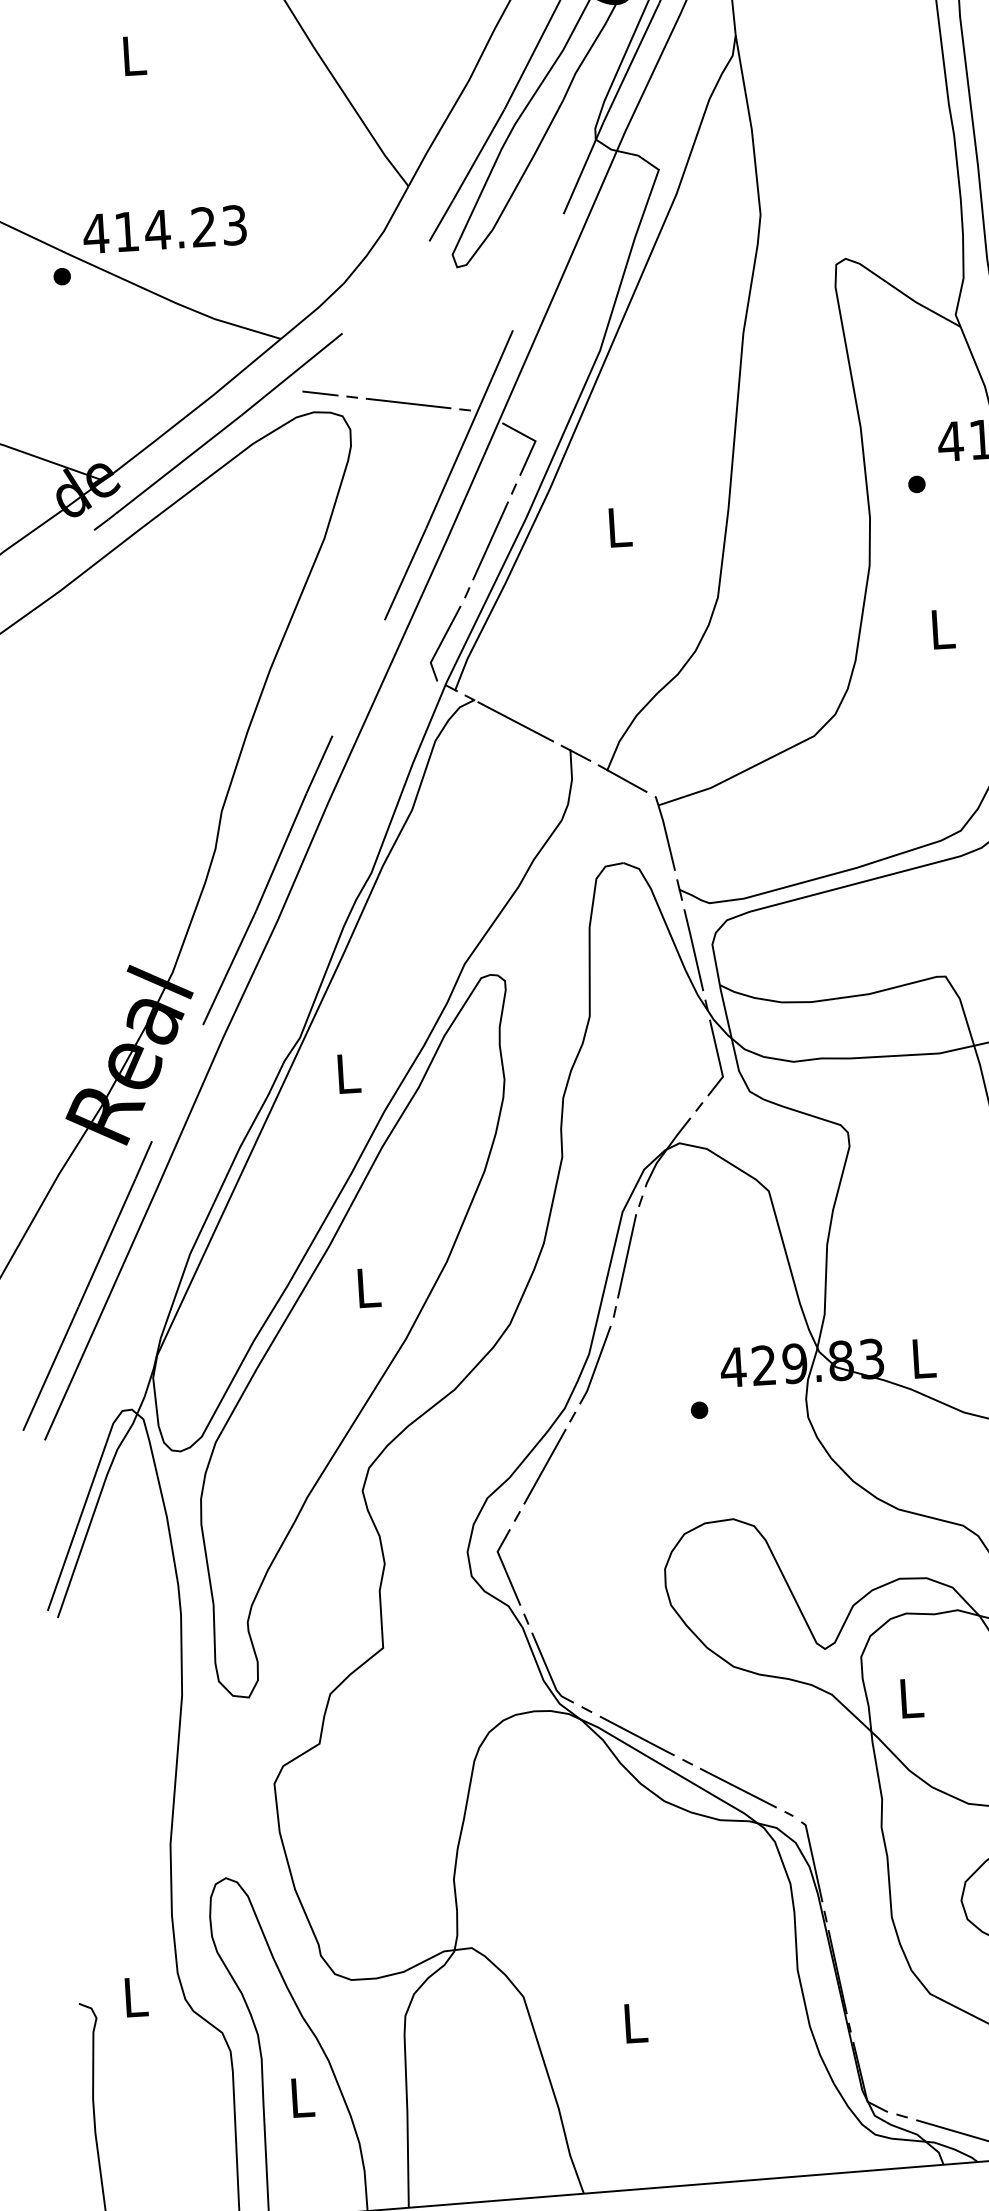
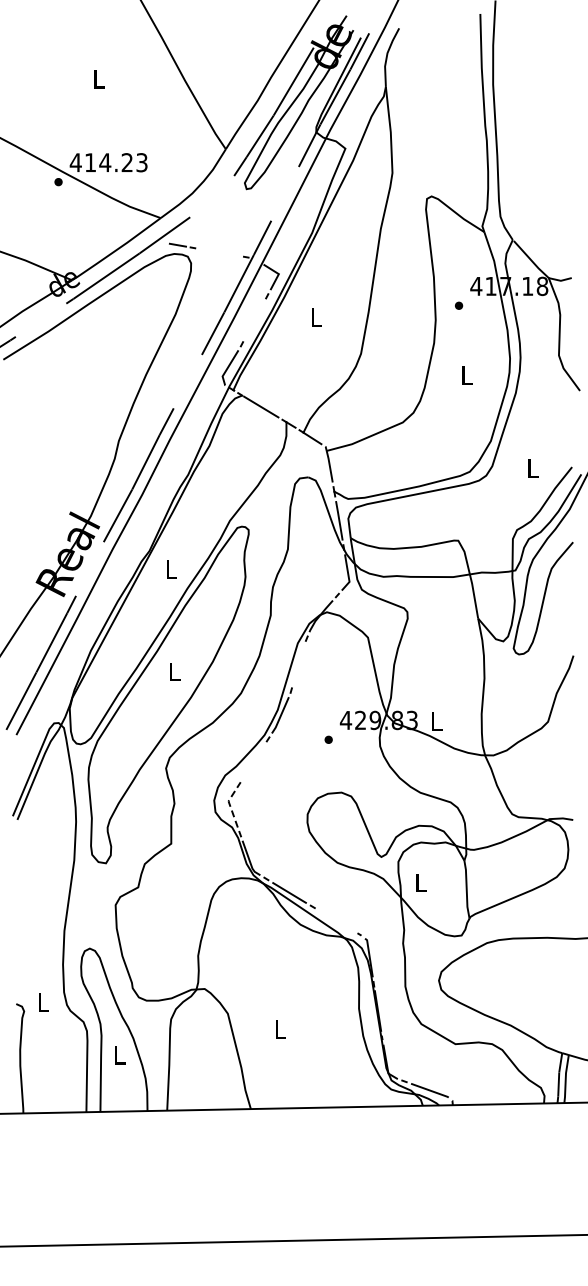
line: (408, 403) -> (219, 252), removed
line: (490, 541) -> (254, 320), removed
line: (626, 1256) -> (298, 664), removed
line: (544, 1467) -> (253, 762), removed
line: (502, 1564) -> (230, 807), solid -> dashed
line: (736, 1787) -> (335, 920), removed

